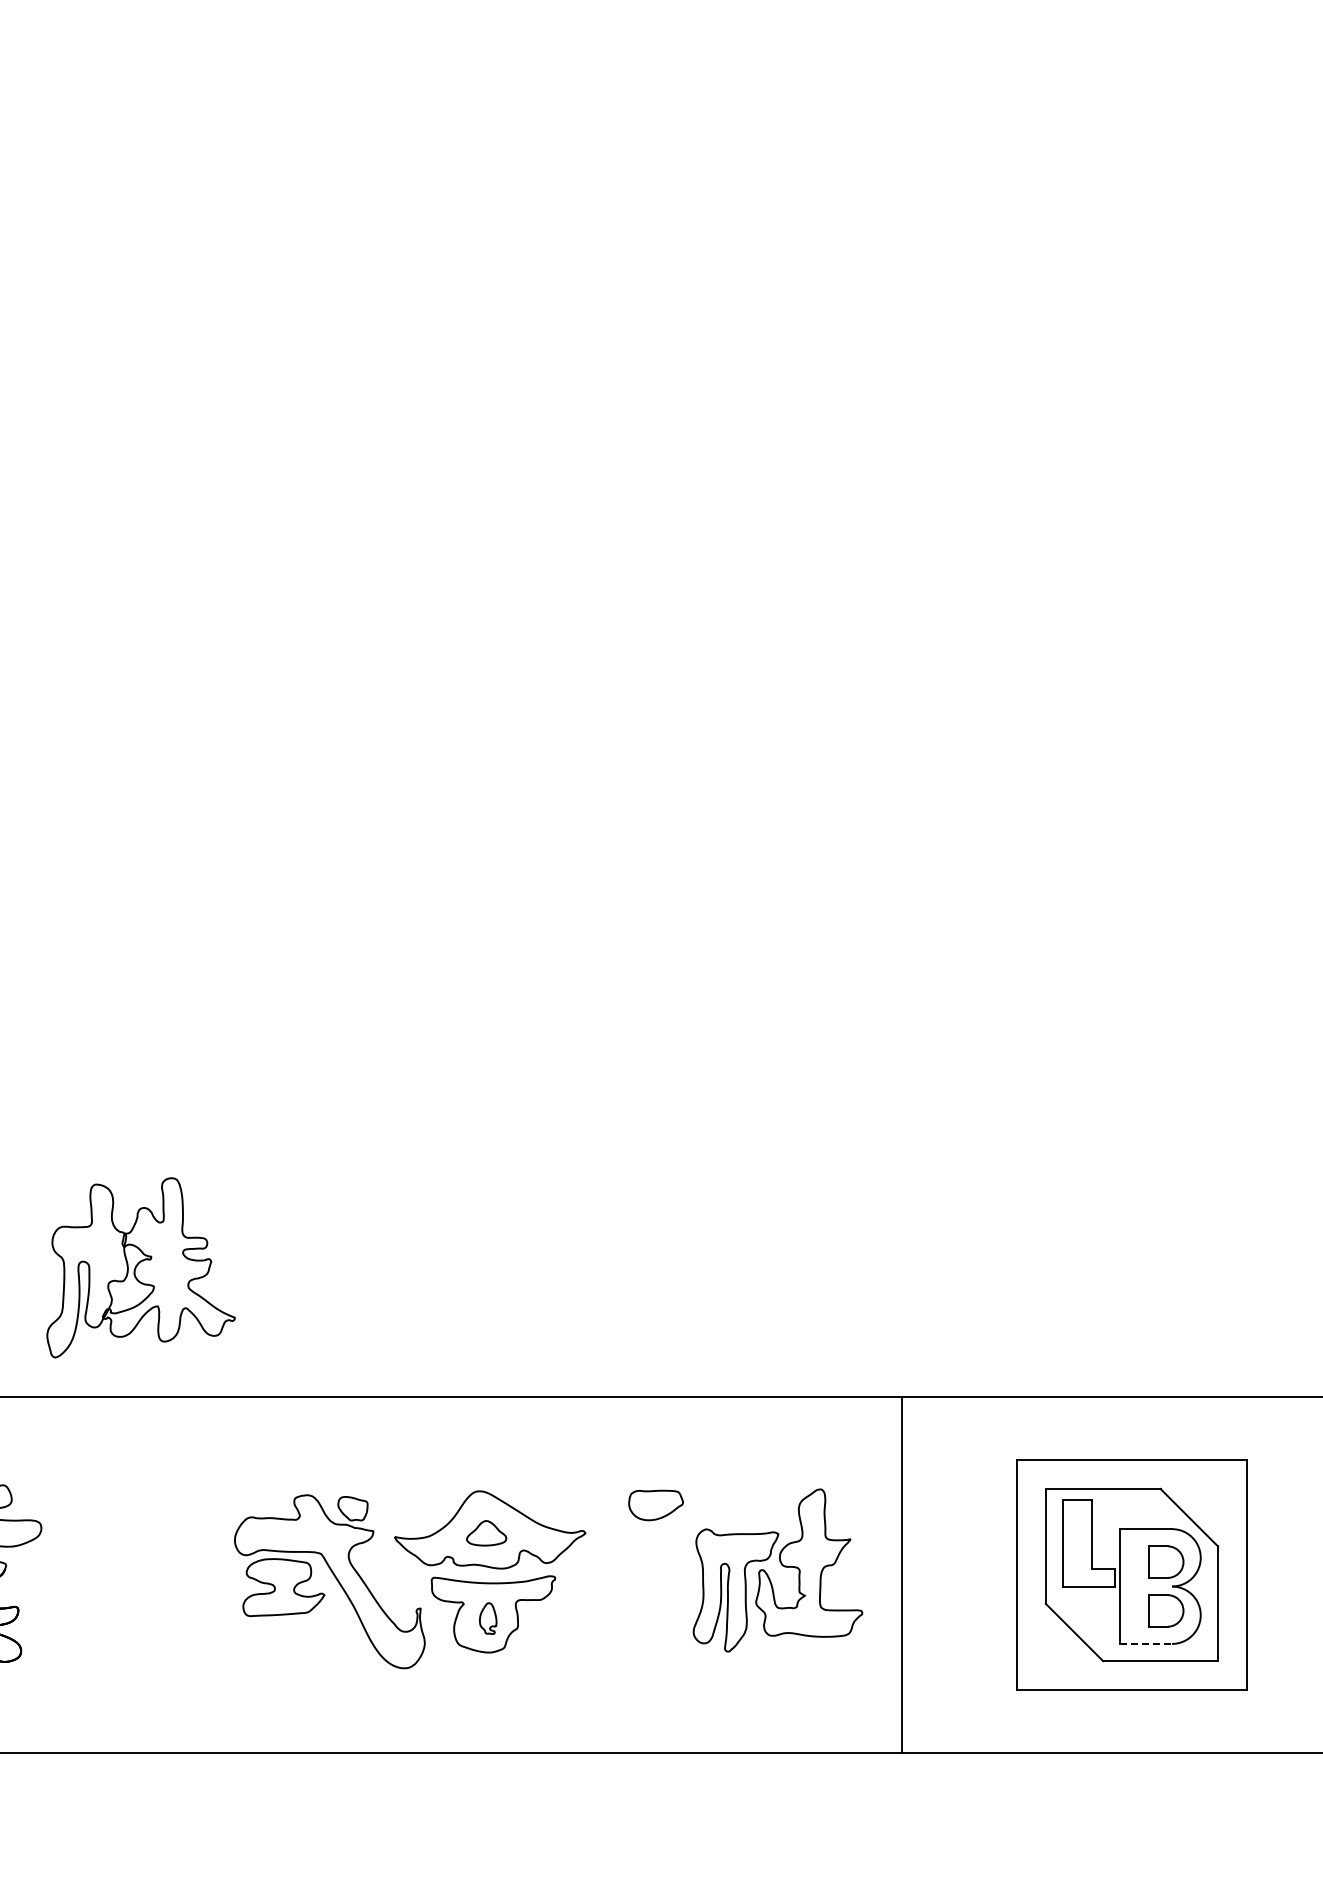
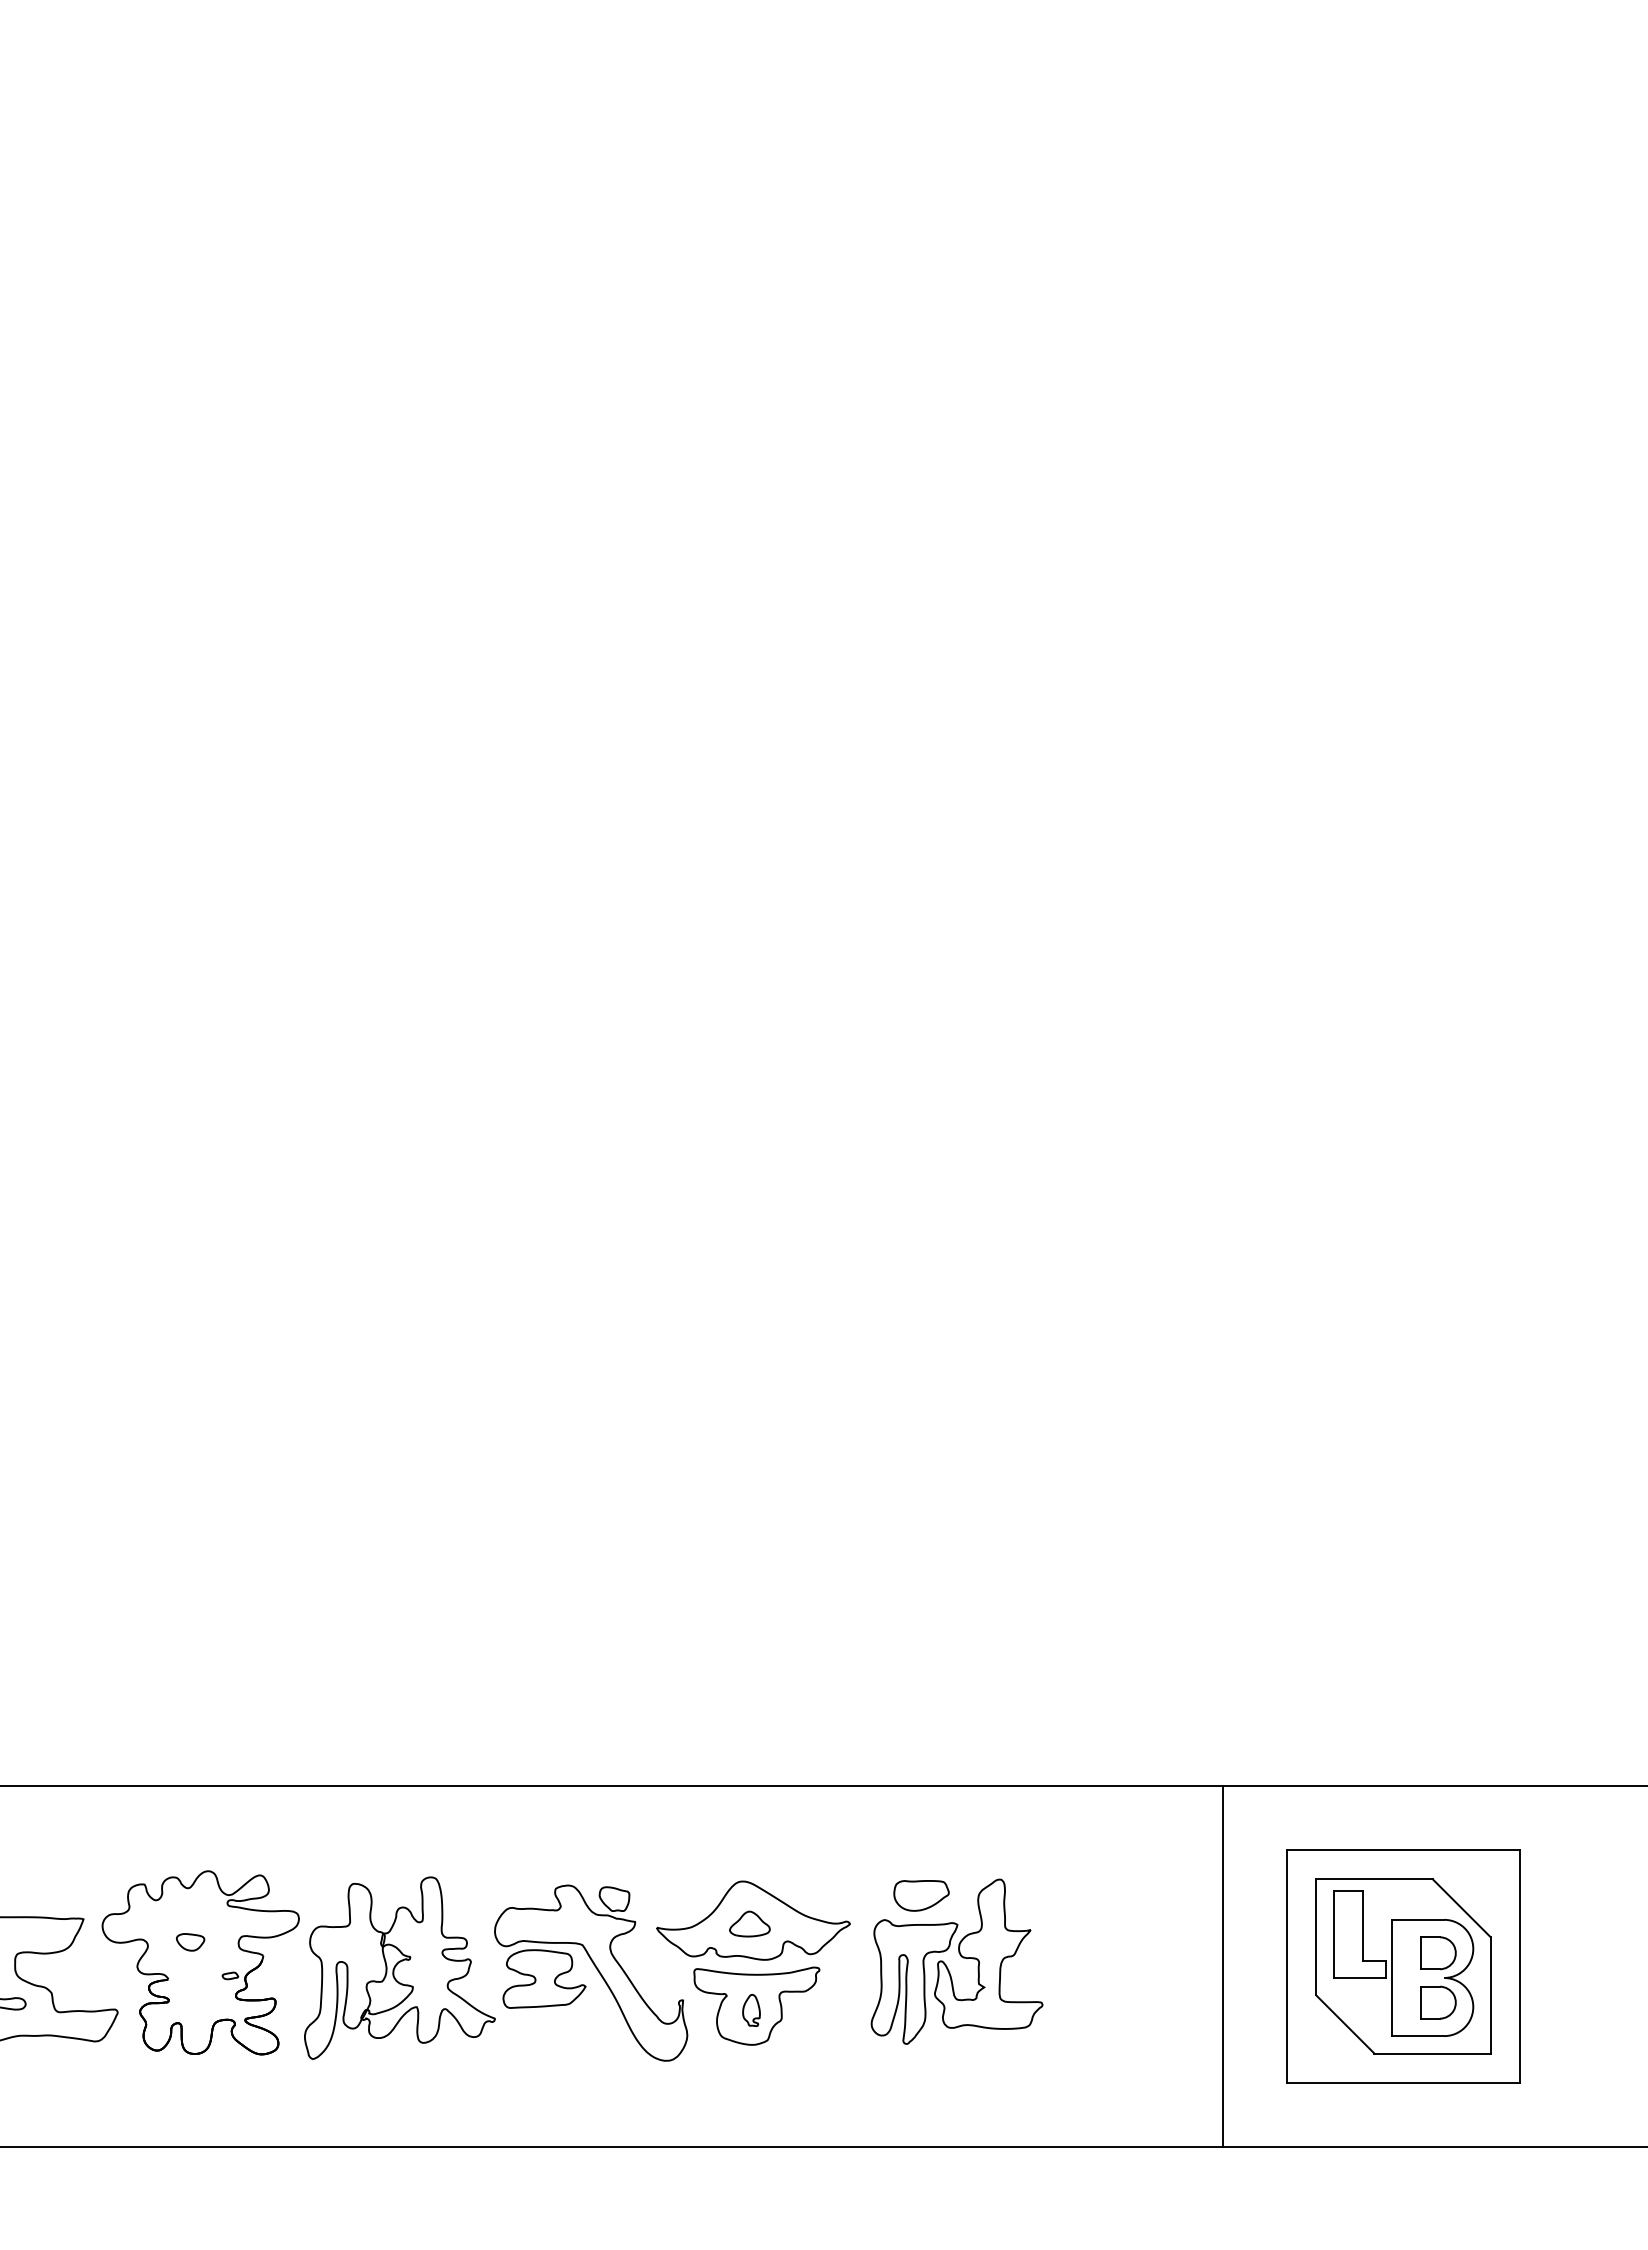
part: (140, 1267) -> (399, 1967), moved
part: (781, 1565) -> (960, 1956), moved
line: (902, 1574) -> (1223, 1965), moved
line: (1146, 1644) -> (1418, 2036), dashed -> solid

